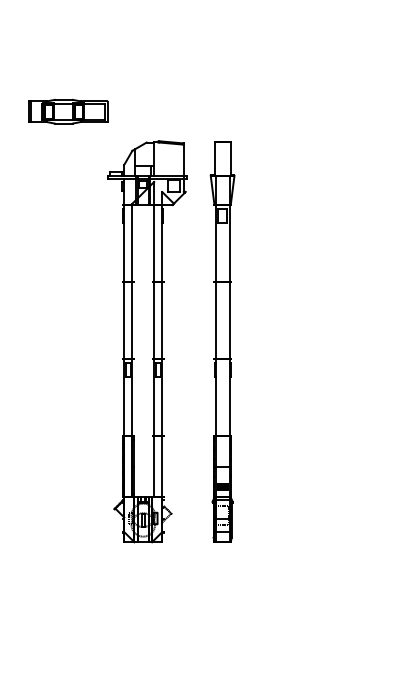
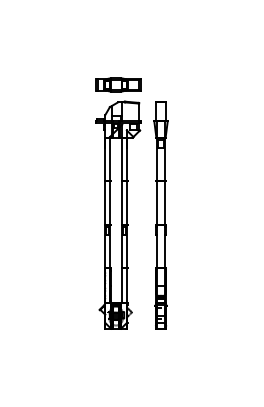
part: (68, 110) -> (118, 84), moved

